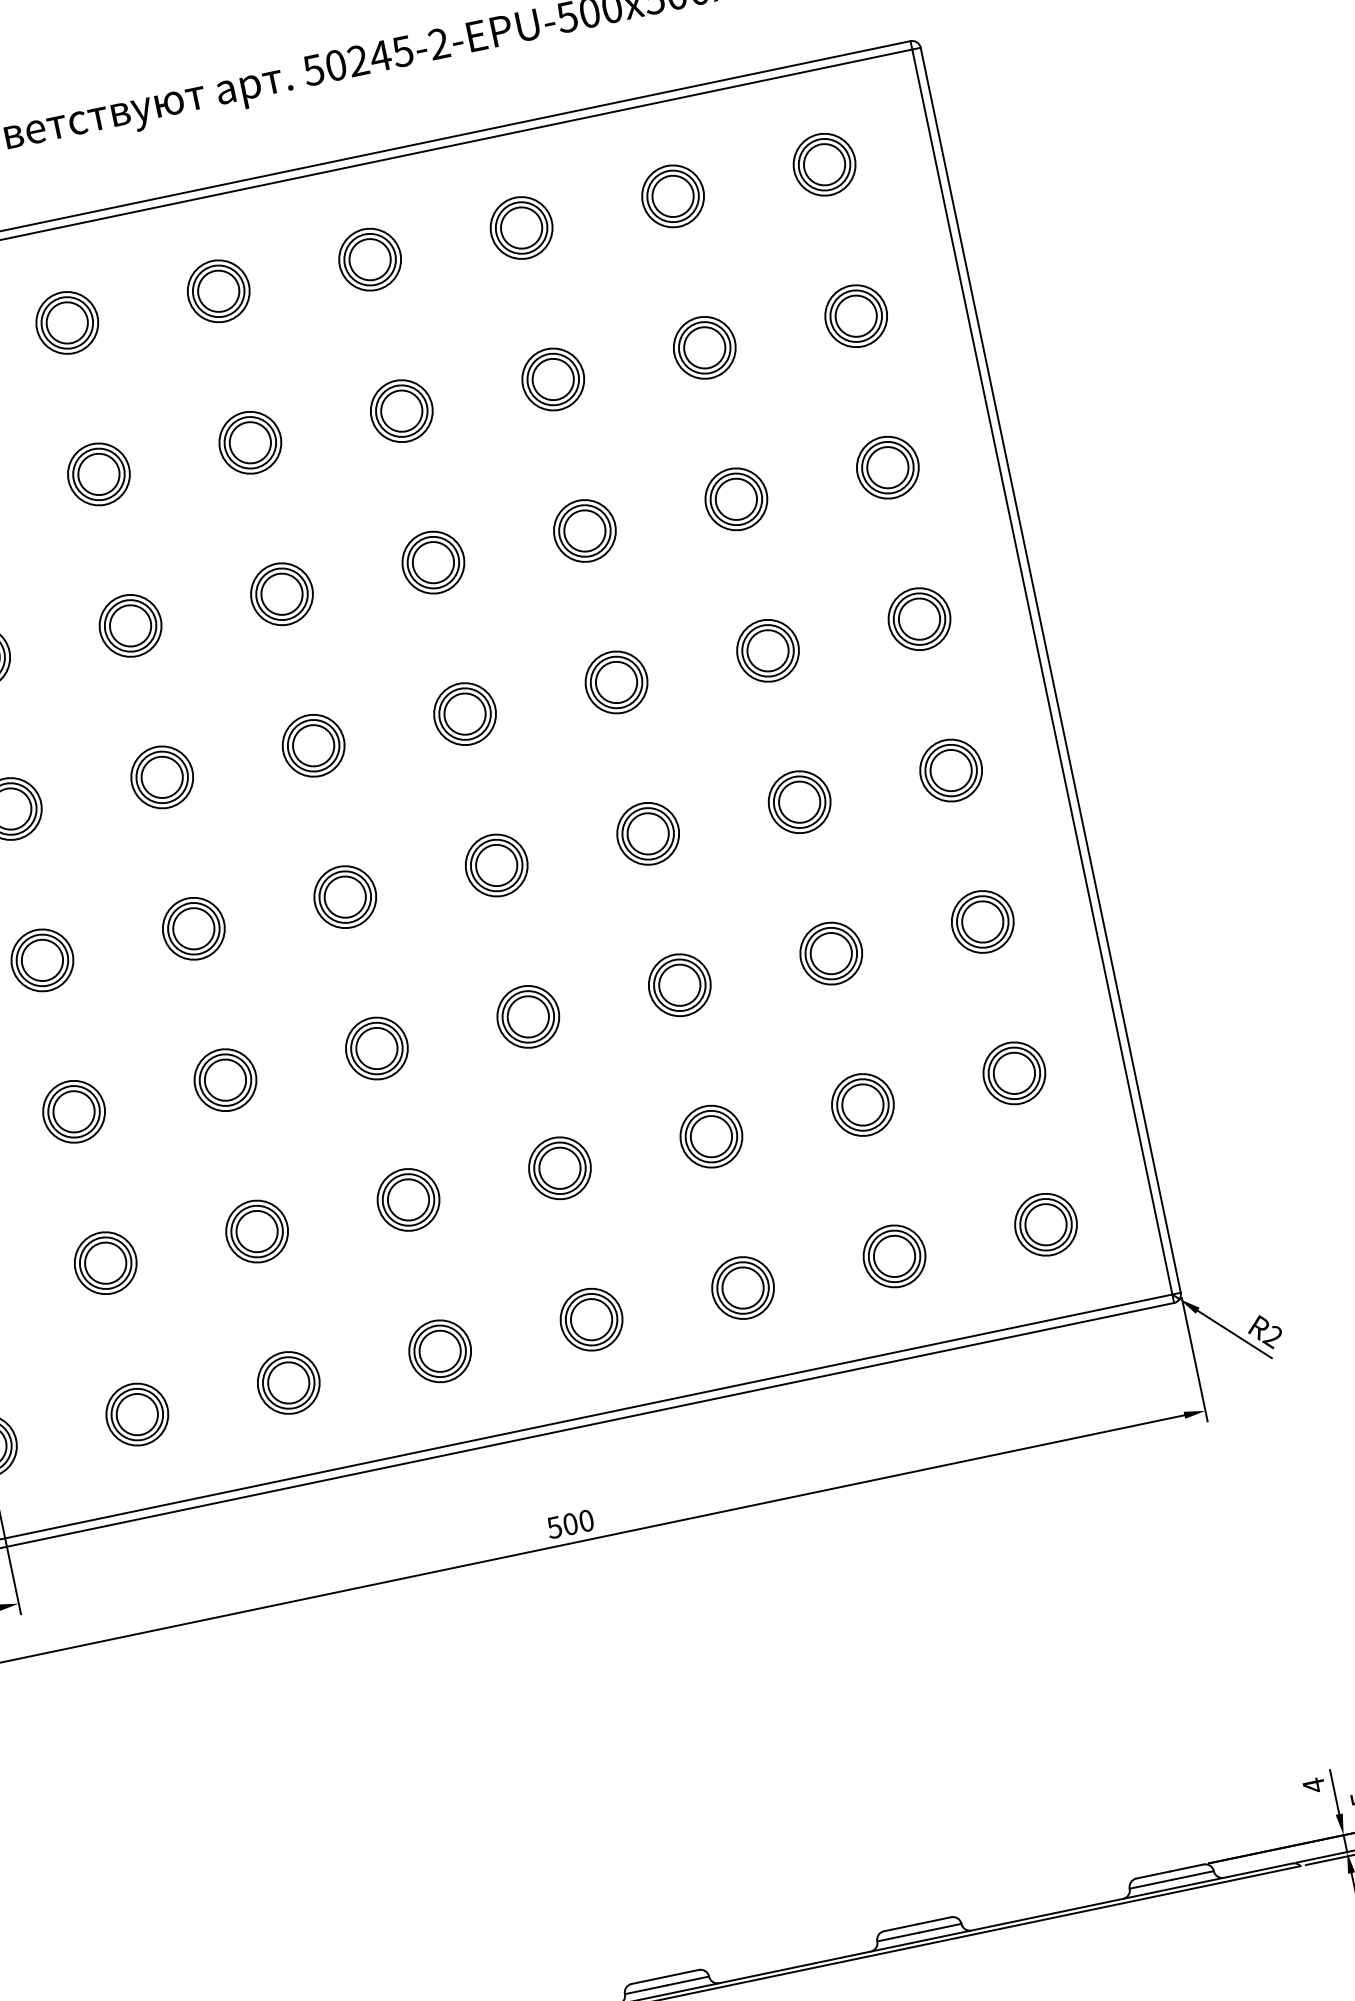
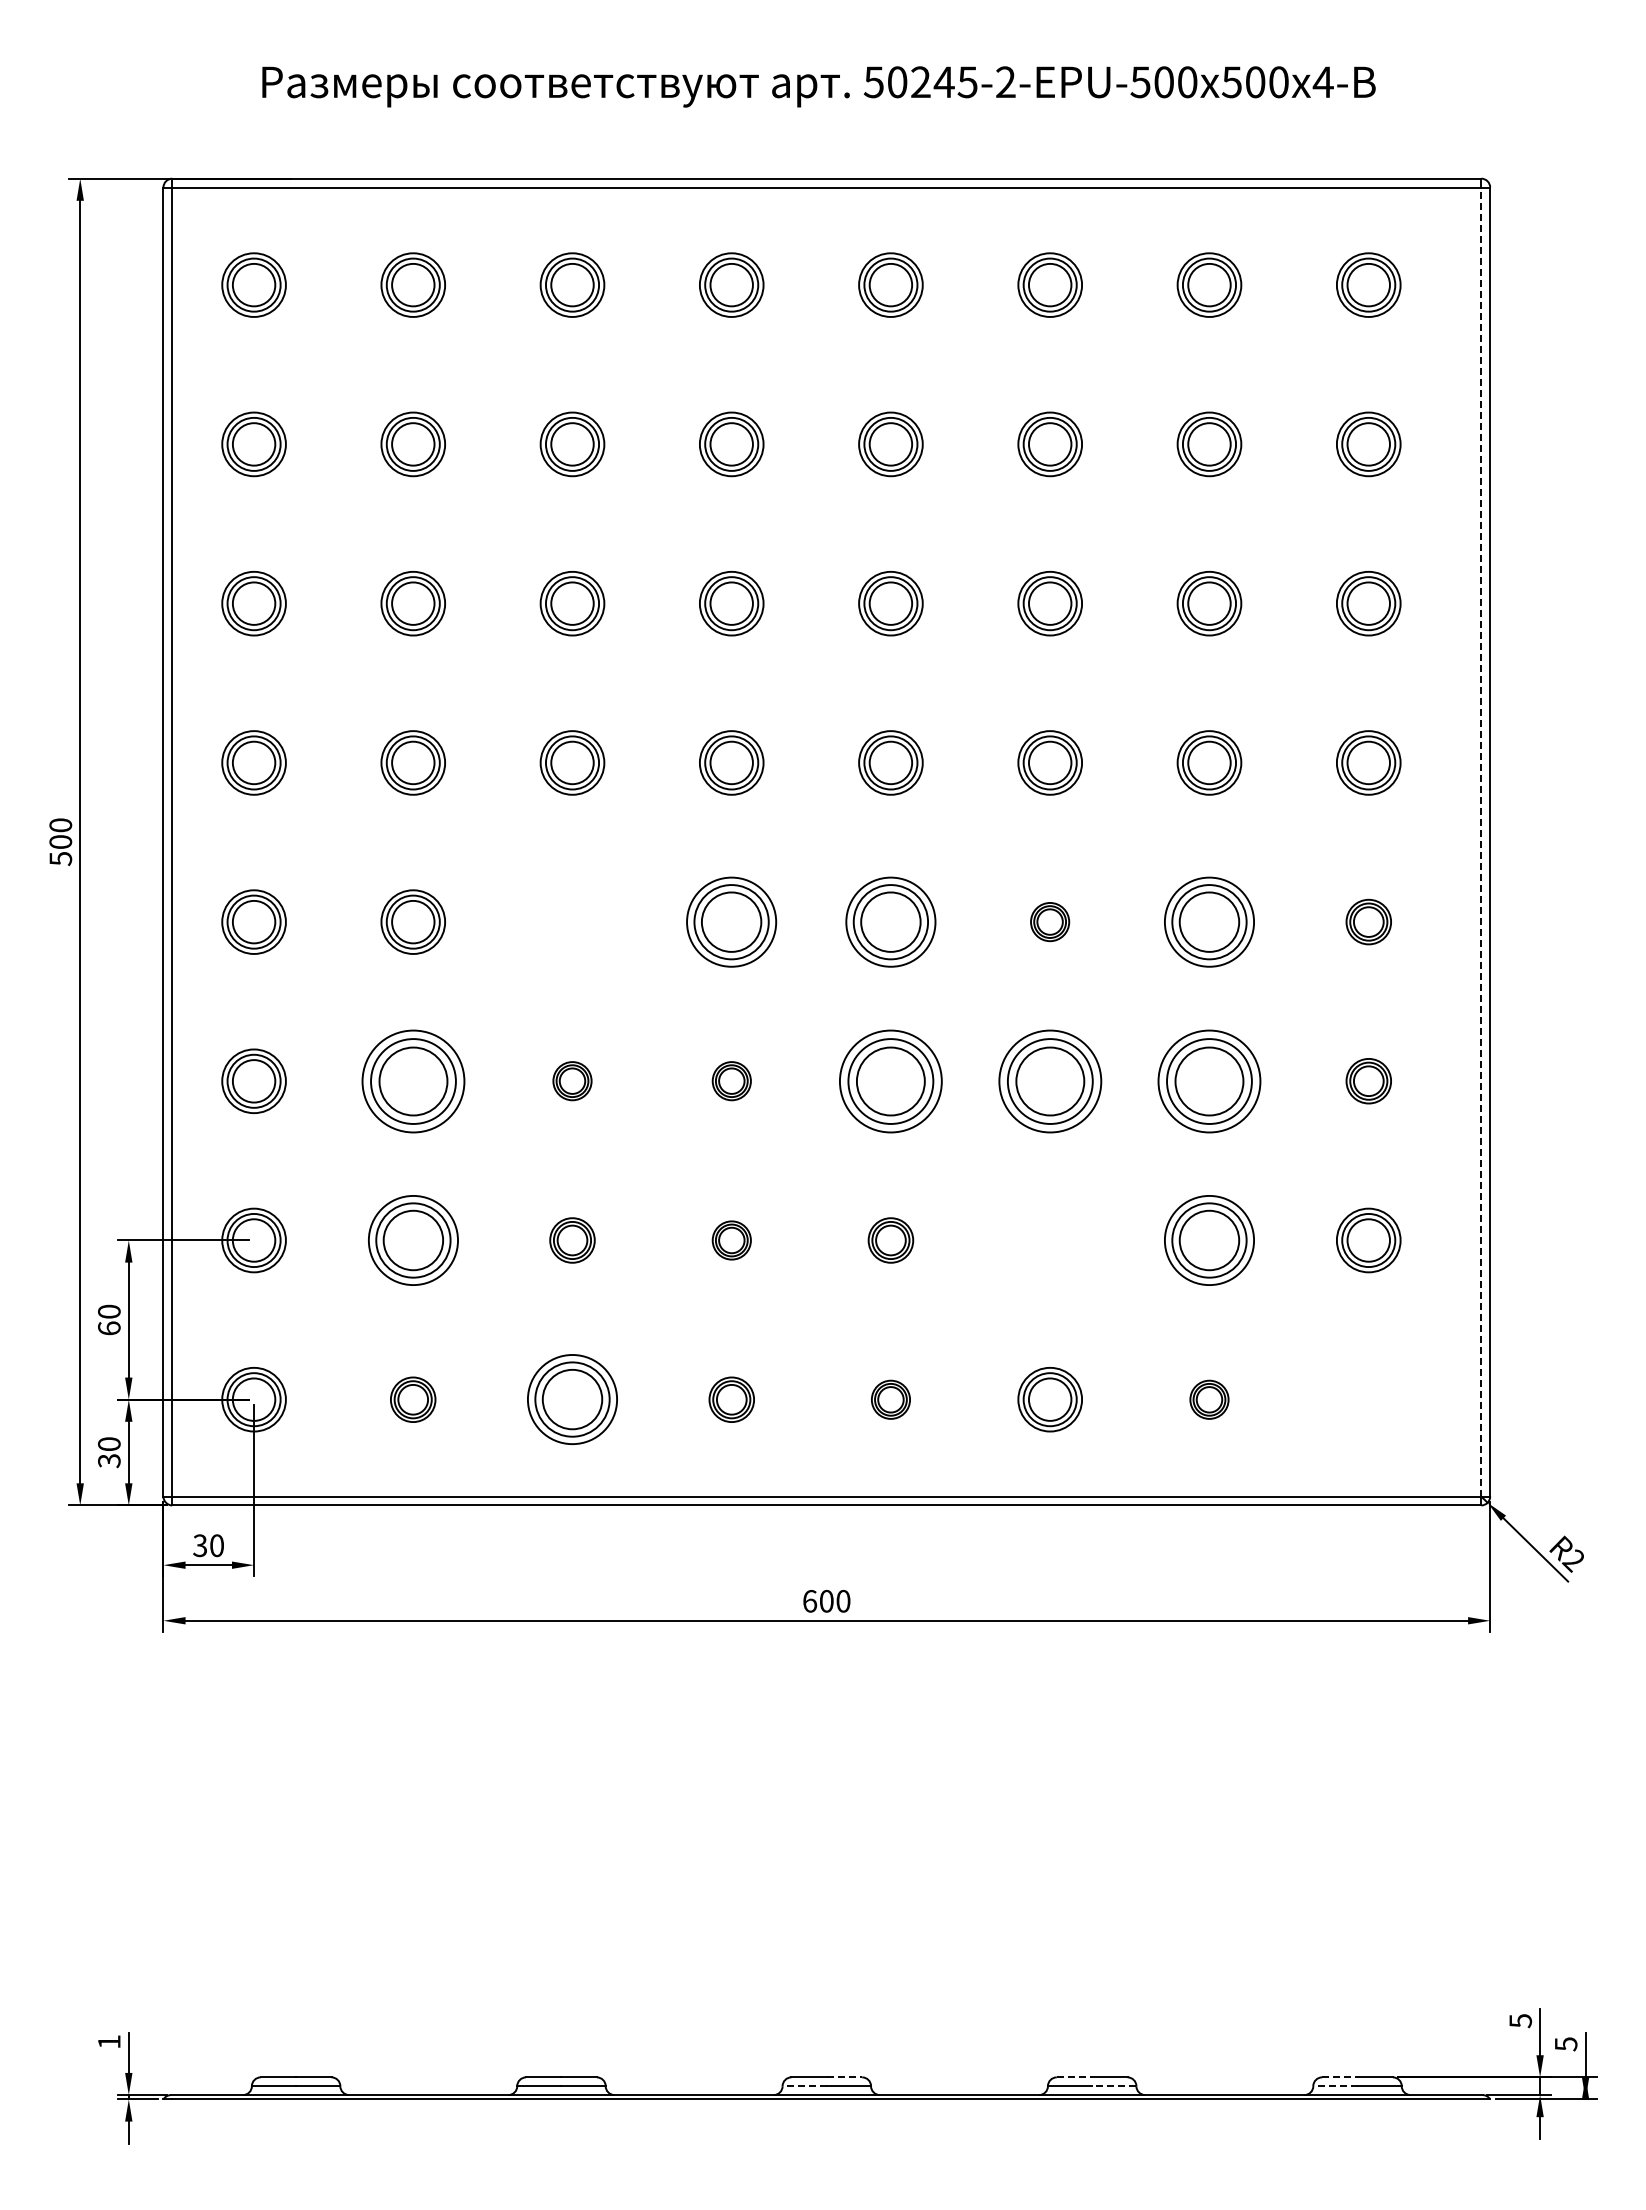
line: (1042, 672) -> (1481, 842), solid -> dashed
part: (950, 770) -> (1368, 921), size x0.7
part: (799, 801) -> (1209, 921), size x1.4
part: (647, 833) -> (1049, 921), size x0.6
part: (496, 864) -> (890, 921), size x1.4
part: (344, 896) -> (731, 921), size x1.4
part: (982, 921) -> (1368, 1080), size x0.7
part: (193, 928) -> (572, 921), removed
part: (831, 952) -> (1209, 1080), size x1.6
part: (678, 984) -> (1049, 1080), size x1.6
part: (527, 1016) -> (890, 1080), size x1.6
part: (376, 1047) -> (731, 1080), size x0.6
part: (225, 1079) -> (572, 1080), size x0.6
part: (862, 1105) -> (1209, 1240), size x1.4
part: (73, 1111) -> (412, 1080), size x1.6
part: (710, 1136) -> (1049, 1240), removed
part: (559, 1168) -> (890, 1240), size x0.7
part: (408, 1199) -> (731, 1240), size x0.6
part: (1045, 1224) -> (1368, 1399), removed
part: (257, 1231) -> (572, 1240), size x0.7
part: (894, 1256) -> (1209, 1399), size x0.6
part: (104, 1263) -> (412, 1240), size x1.4
part: (591, 1319) -> (890, 1399), size x0.6
part: (439, 1351) -> (731, 1399), size x0.7
part: (288, 1382) -> (572, 1399), size x1.4
part: (136, 1414) -> (412, 1399), size x0.7
text: (554, 1527) -> (809, 1601), 500 -> 600
text: (1313, 1785) -> (1520, 2020), 4 -> 5
line: (1152, 1875) -> (1339, 2077), solid -> dashed
line: (1149, 1884) -> (1334, 2086), solid -> dashed
line: (900, 1927) -> (1074, 2077), solid -> dashed
line: (939, 1928) -> (1113, 2086), solid -> dashed
line: (682, 1973) -> (844, 2077), solid -> dashed
line: (645, 1990) -> (804, 2086), solid -> dashed

